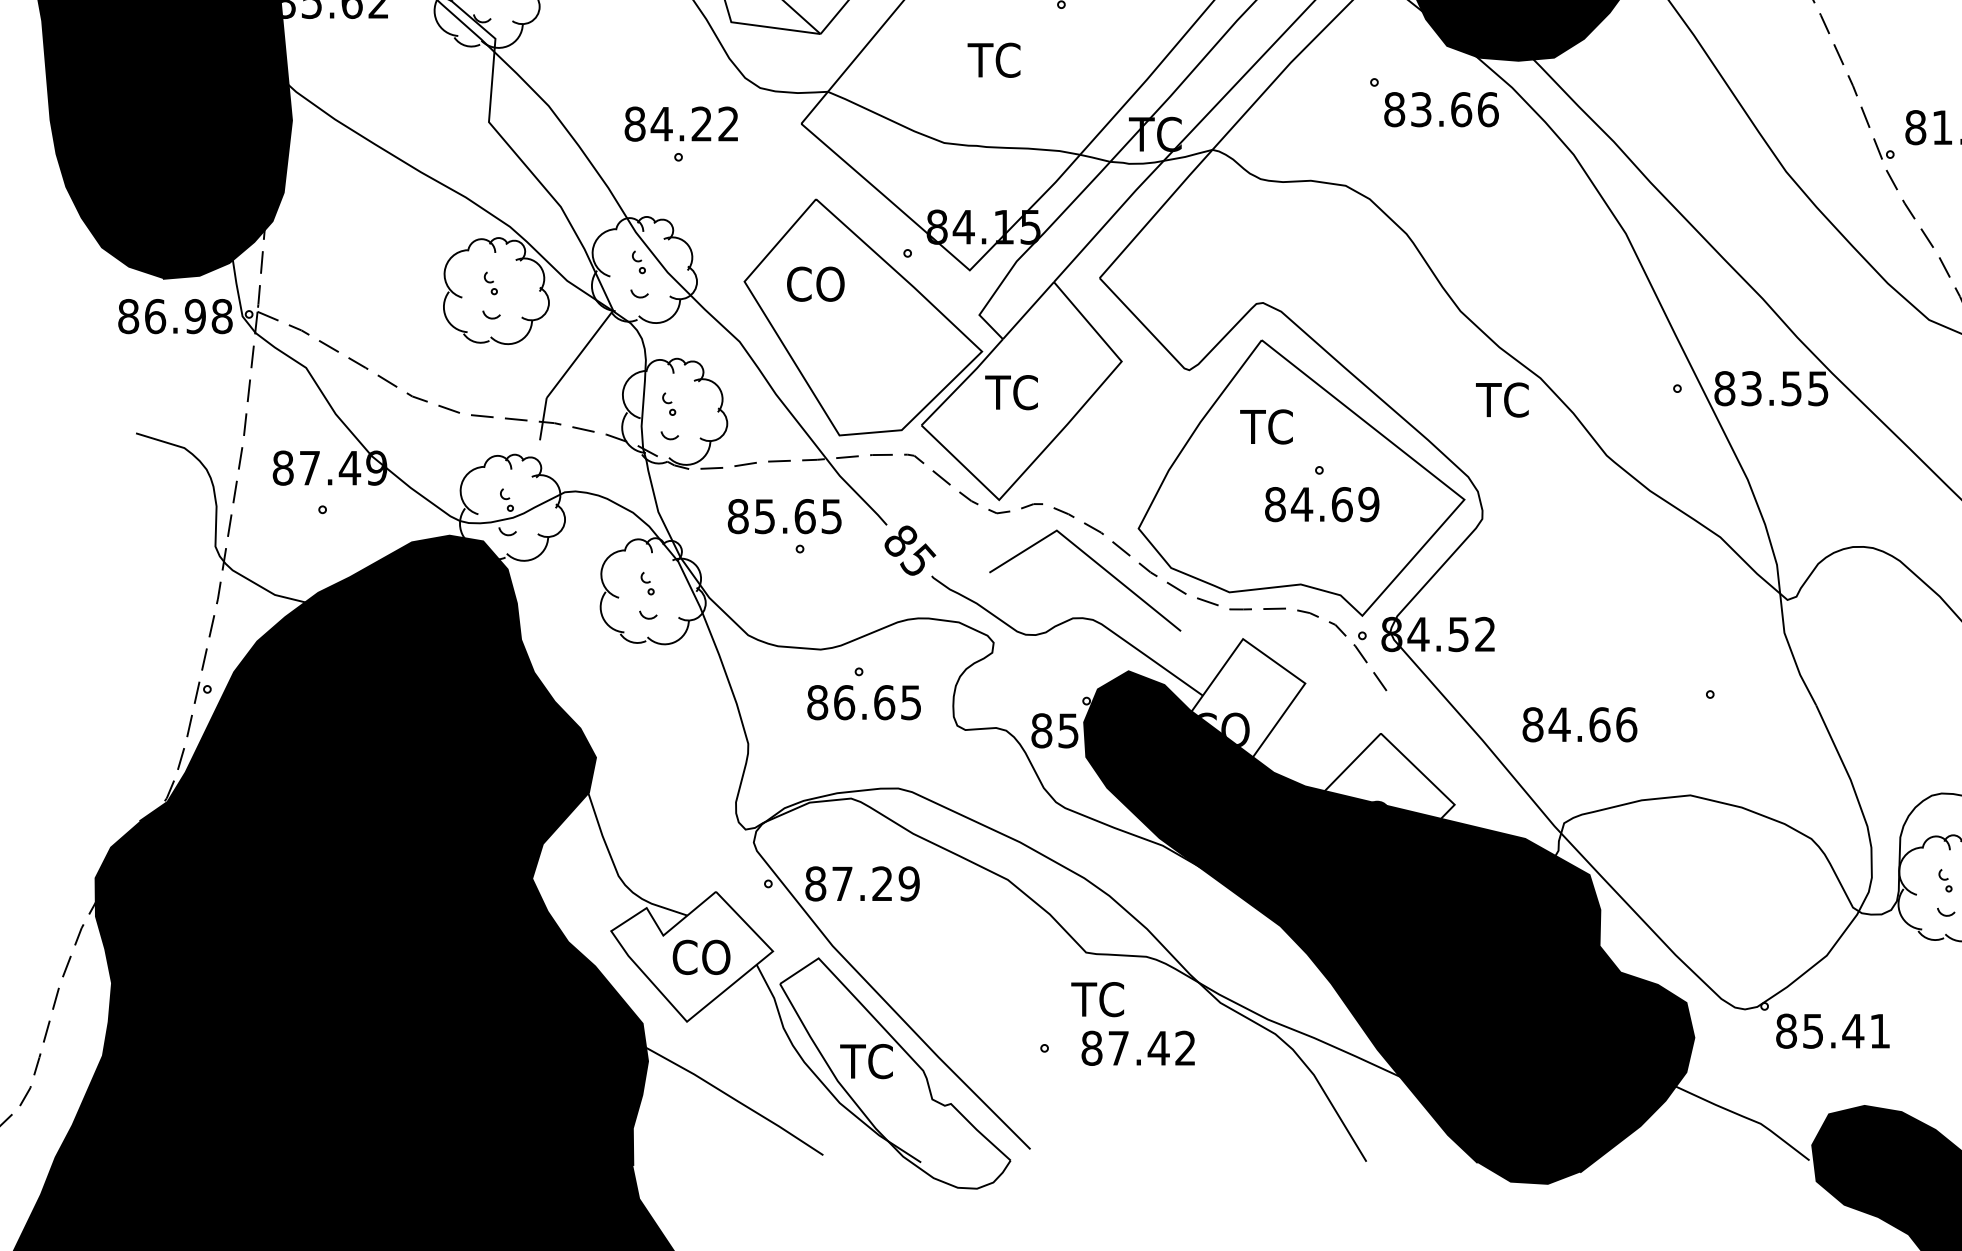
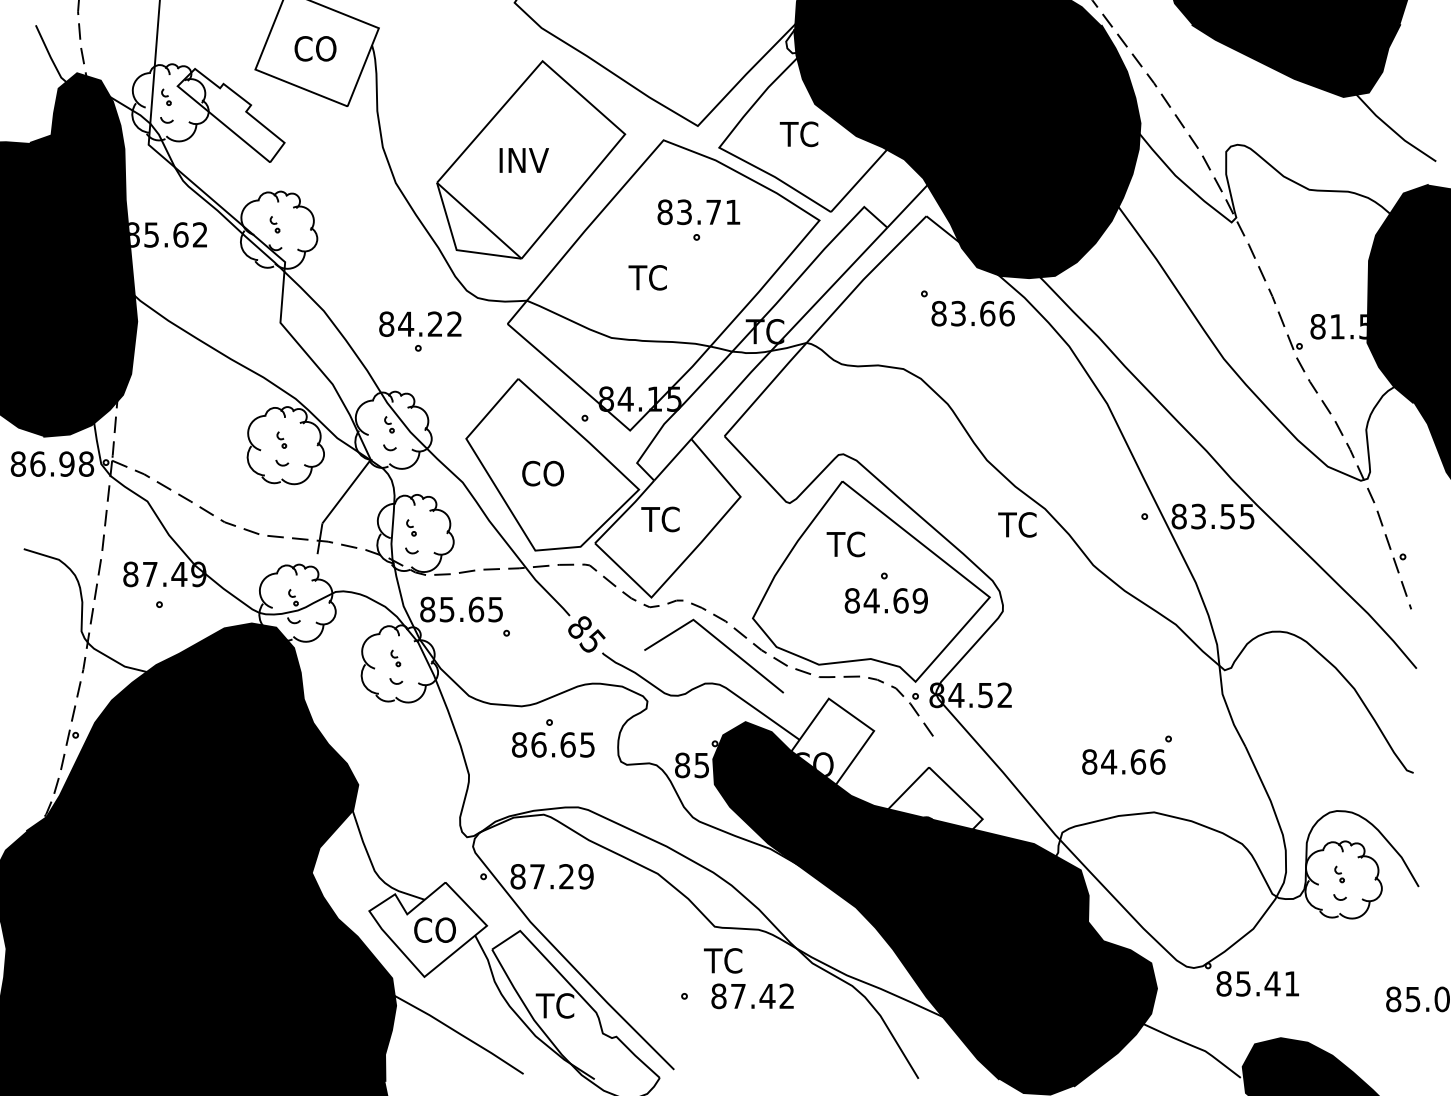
text: (816, 284) -> (543, 473), moved
text: (784, 516) -> (461, 609), moved
text: (1579, 724) -> (1123, 761), moved

